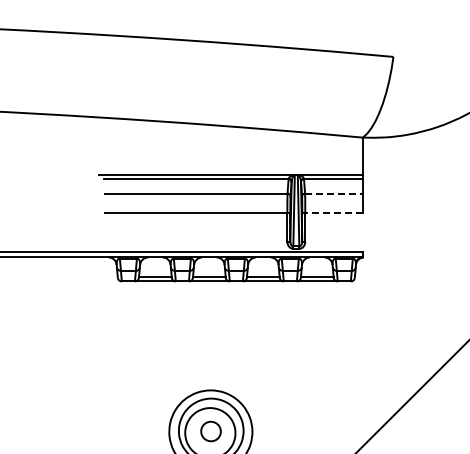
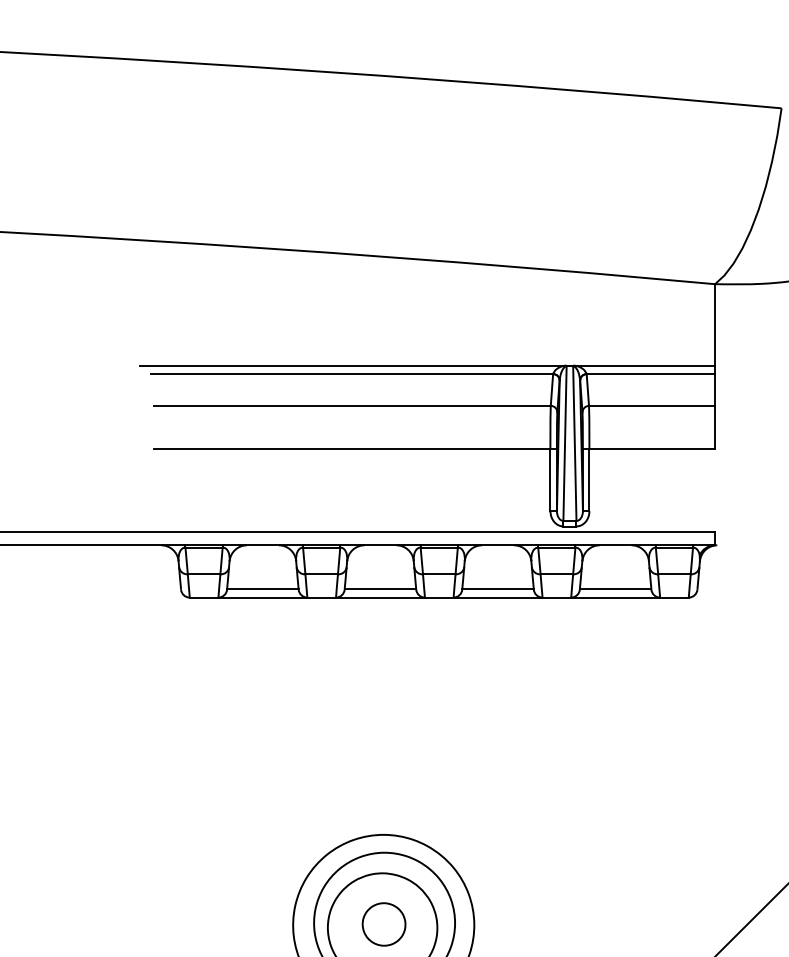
line: (334, 193) -> (653, 405), dashed -> solid
line: (334, 213) -> (653, 449), dashed -> solid

